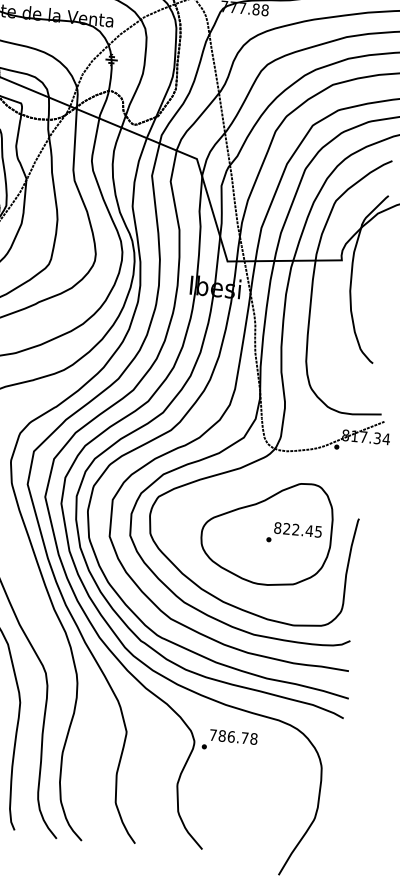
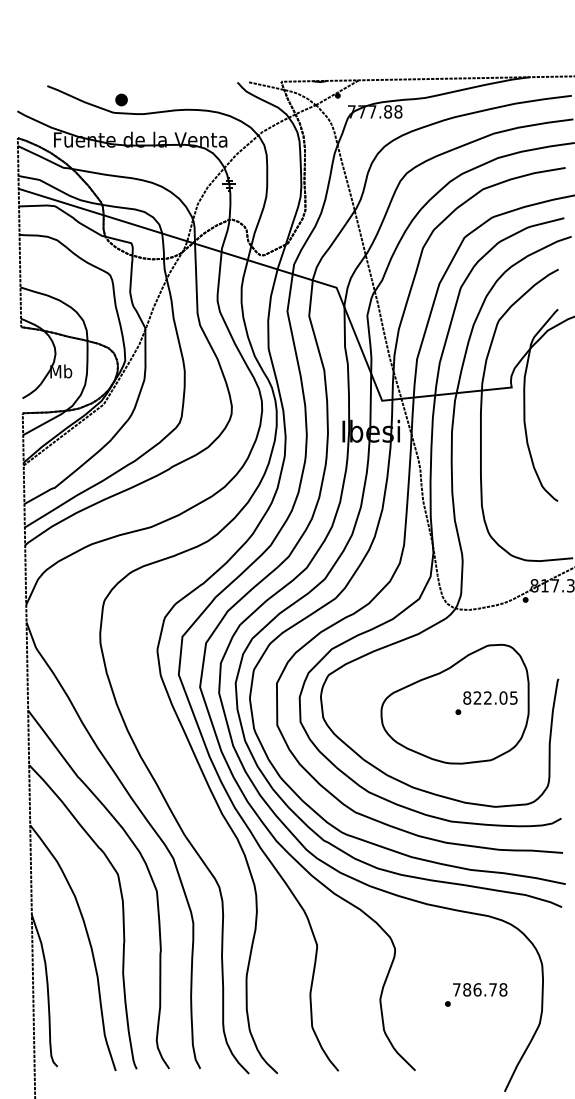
text: (309, 530) -> (503, 697), 822.45 -> 822.05
text: (230, 740) -> (476, 994), moved

